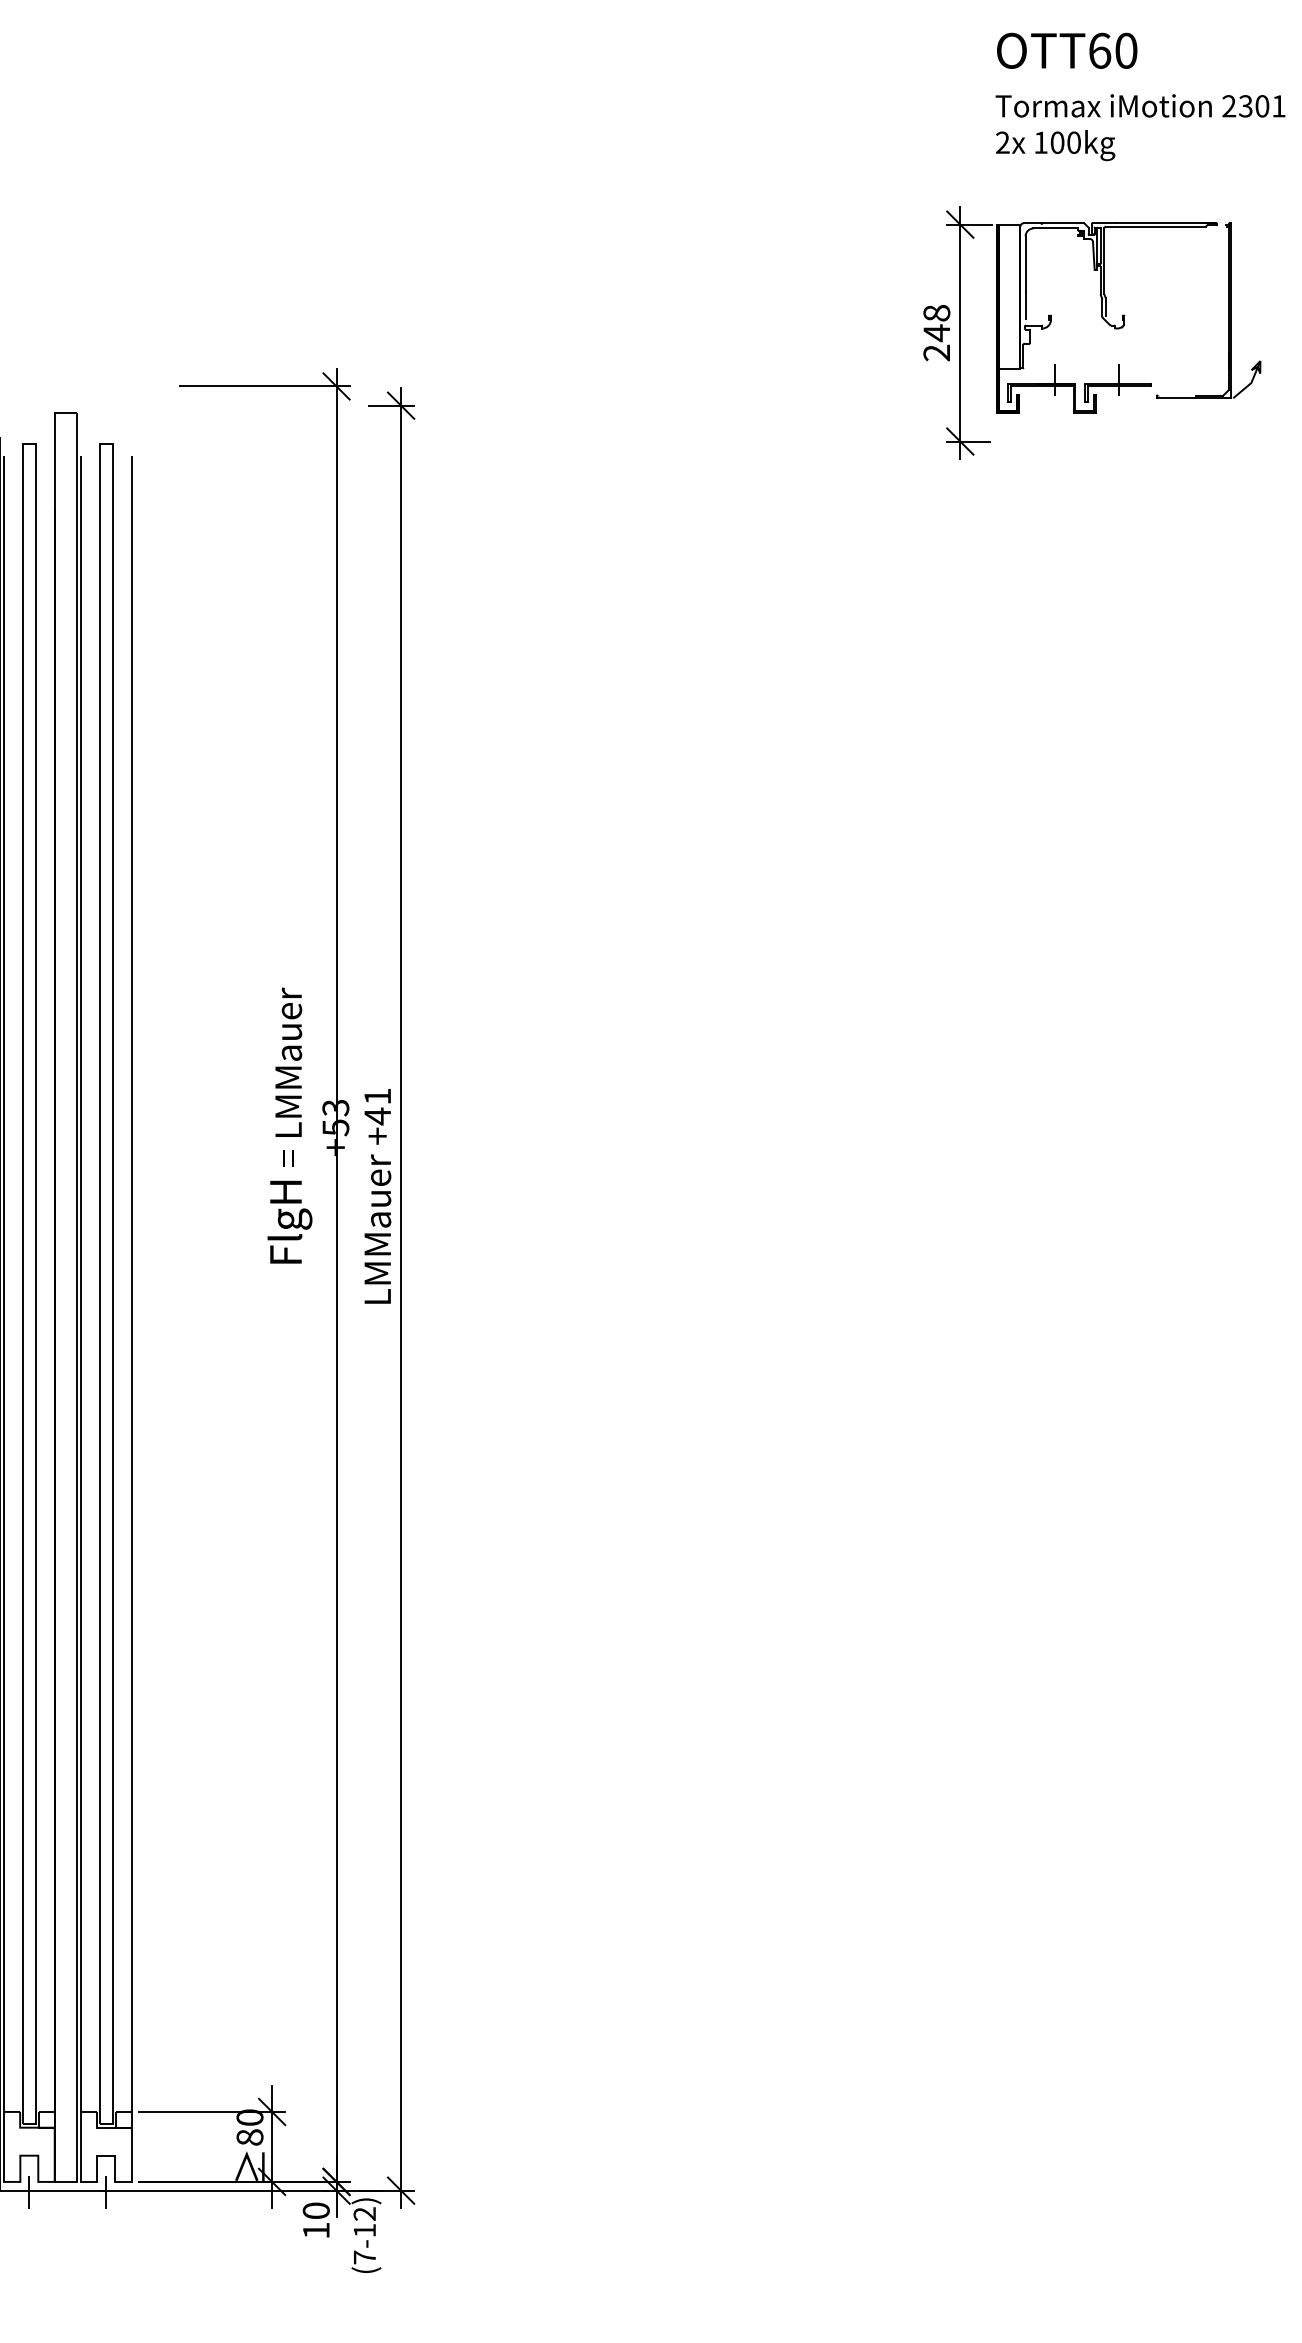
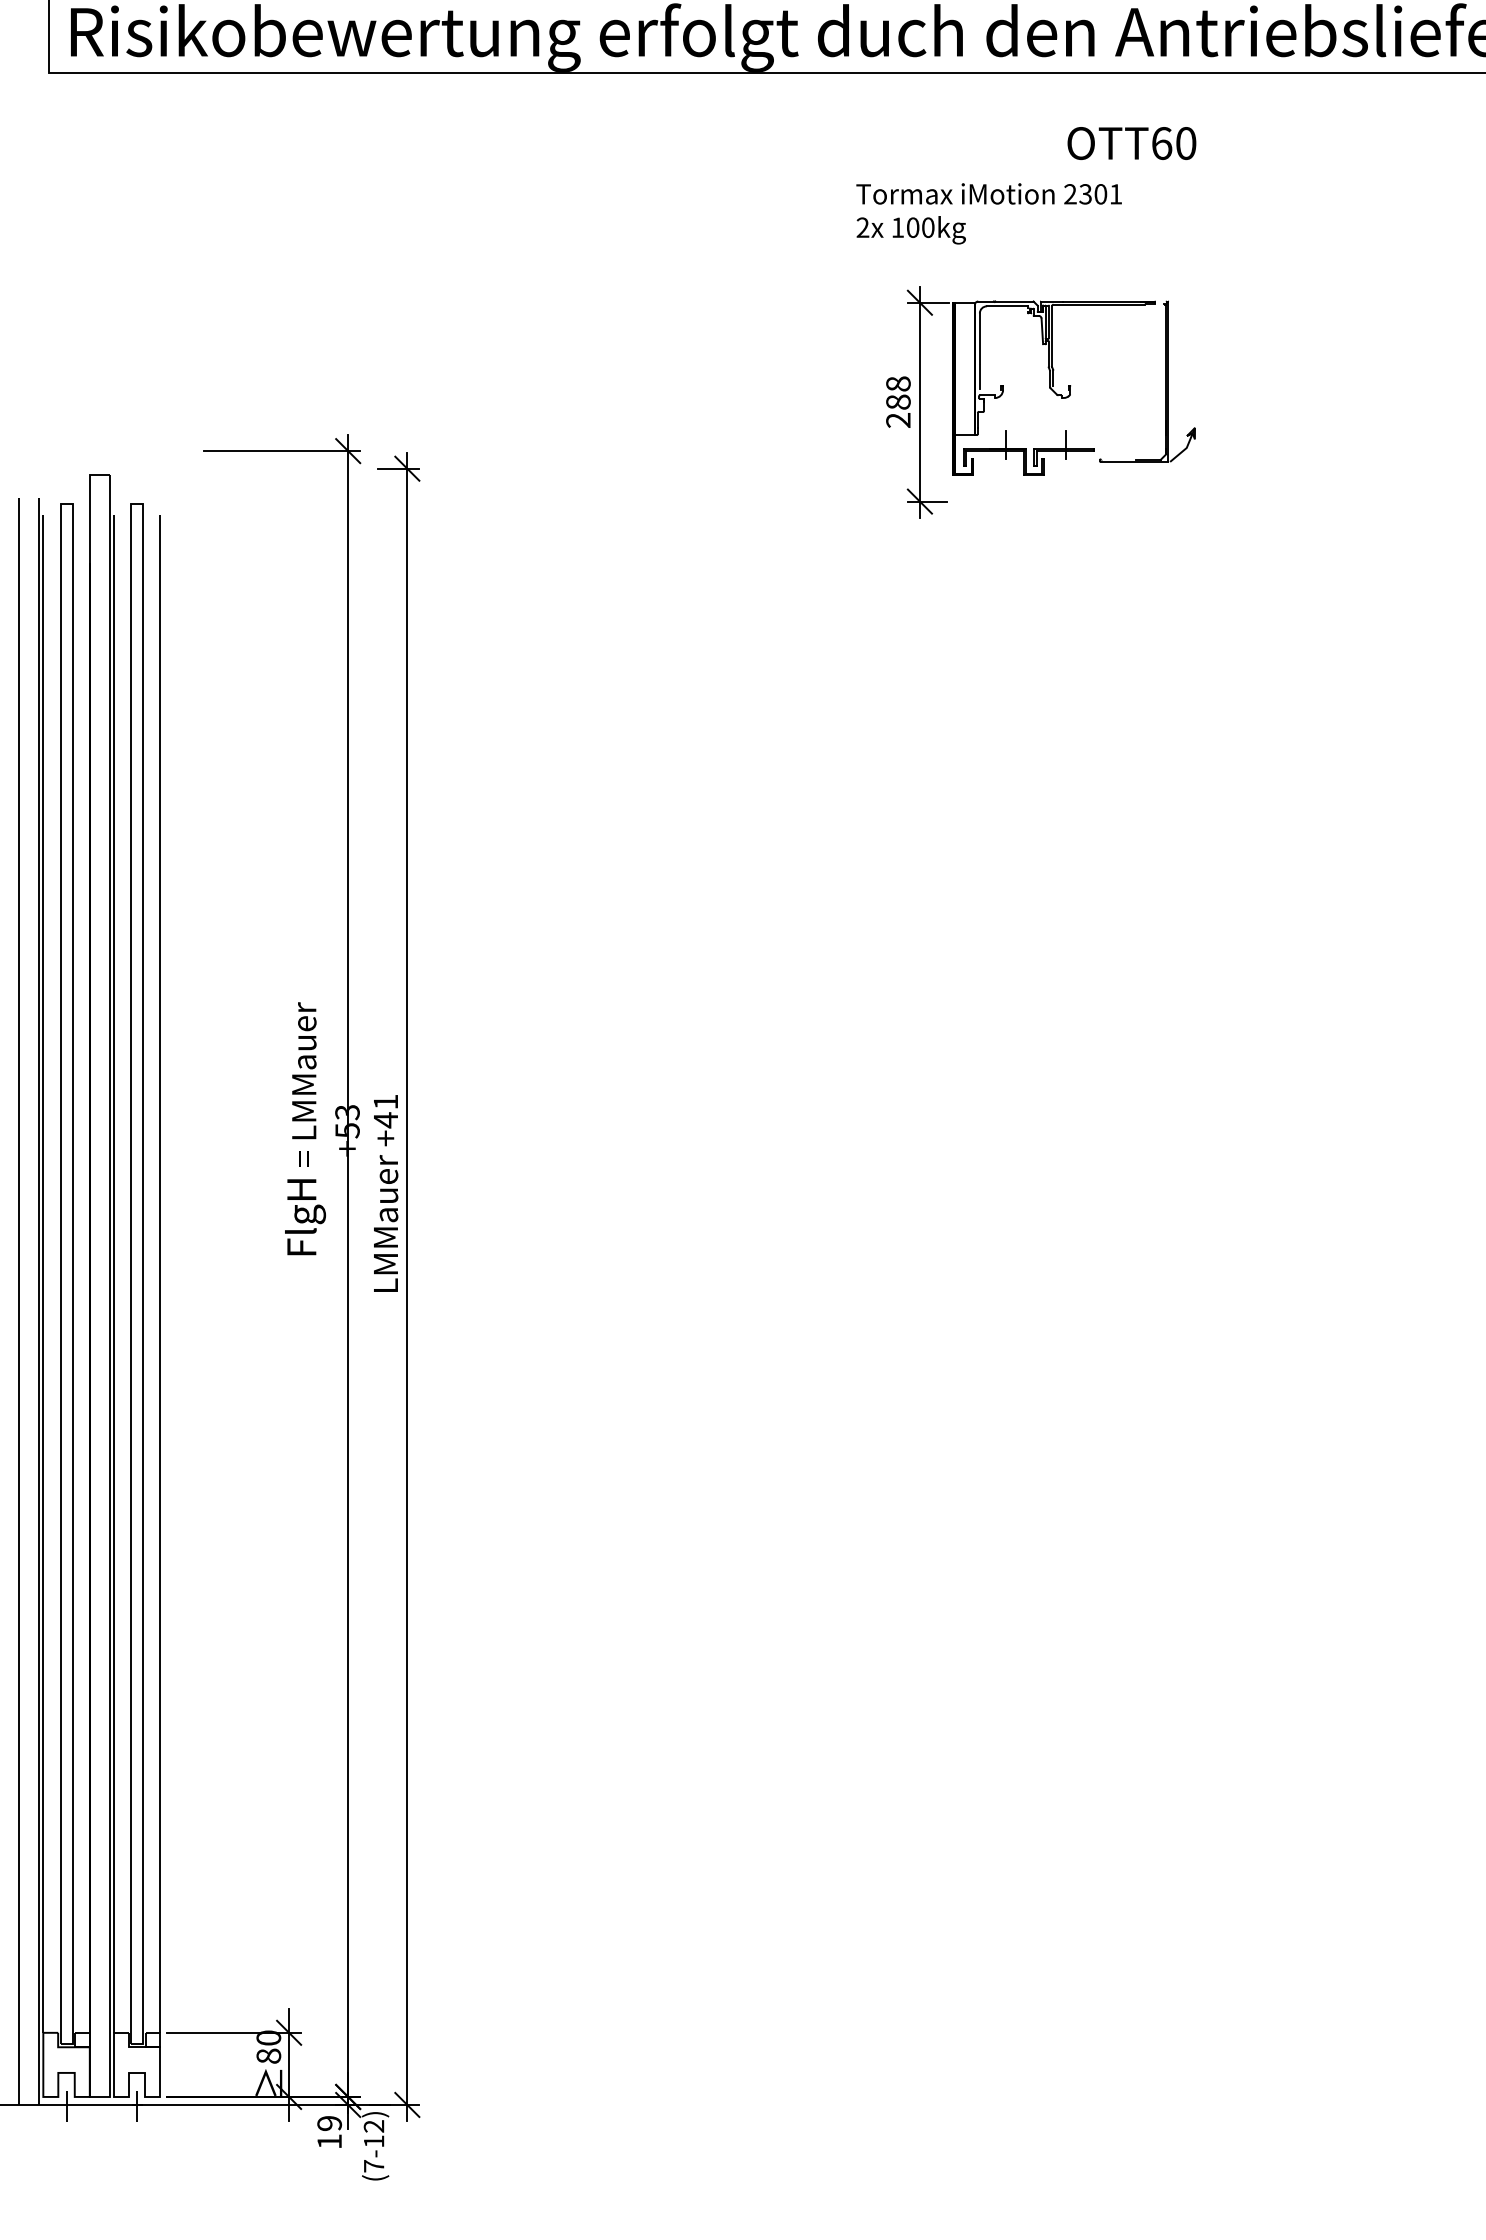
text: (1066, 50) -> (1131, 143), moved
text: (1139, 127) -> (988, 213), moved
text: (936, 333) -> (898, 402), 248 -> 288
text: (316, 2210) -> (329, 2123), 10 -> 19

